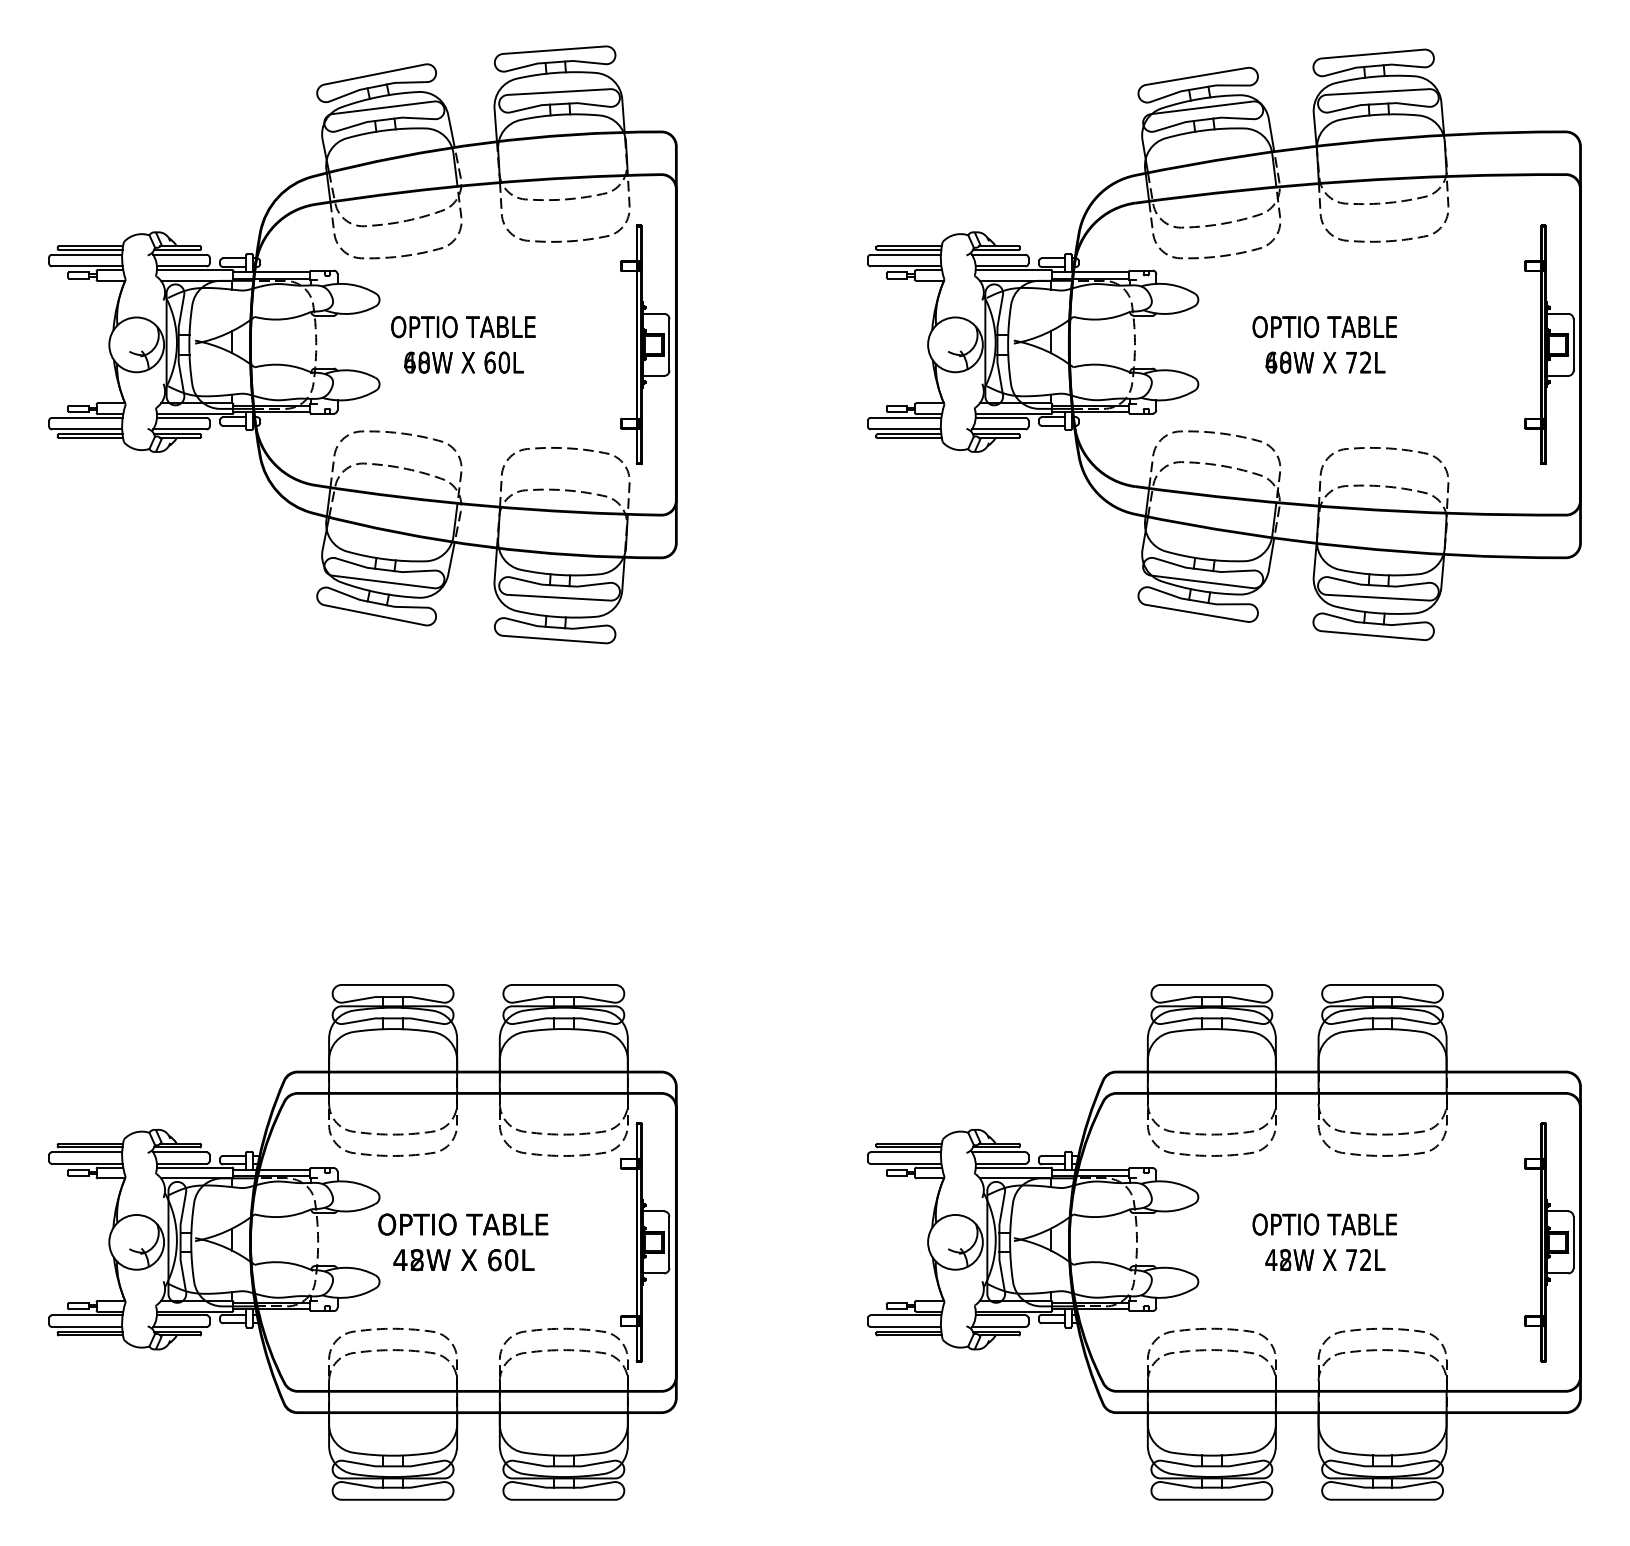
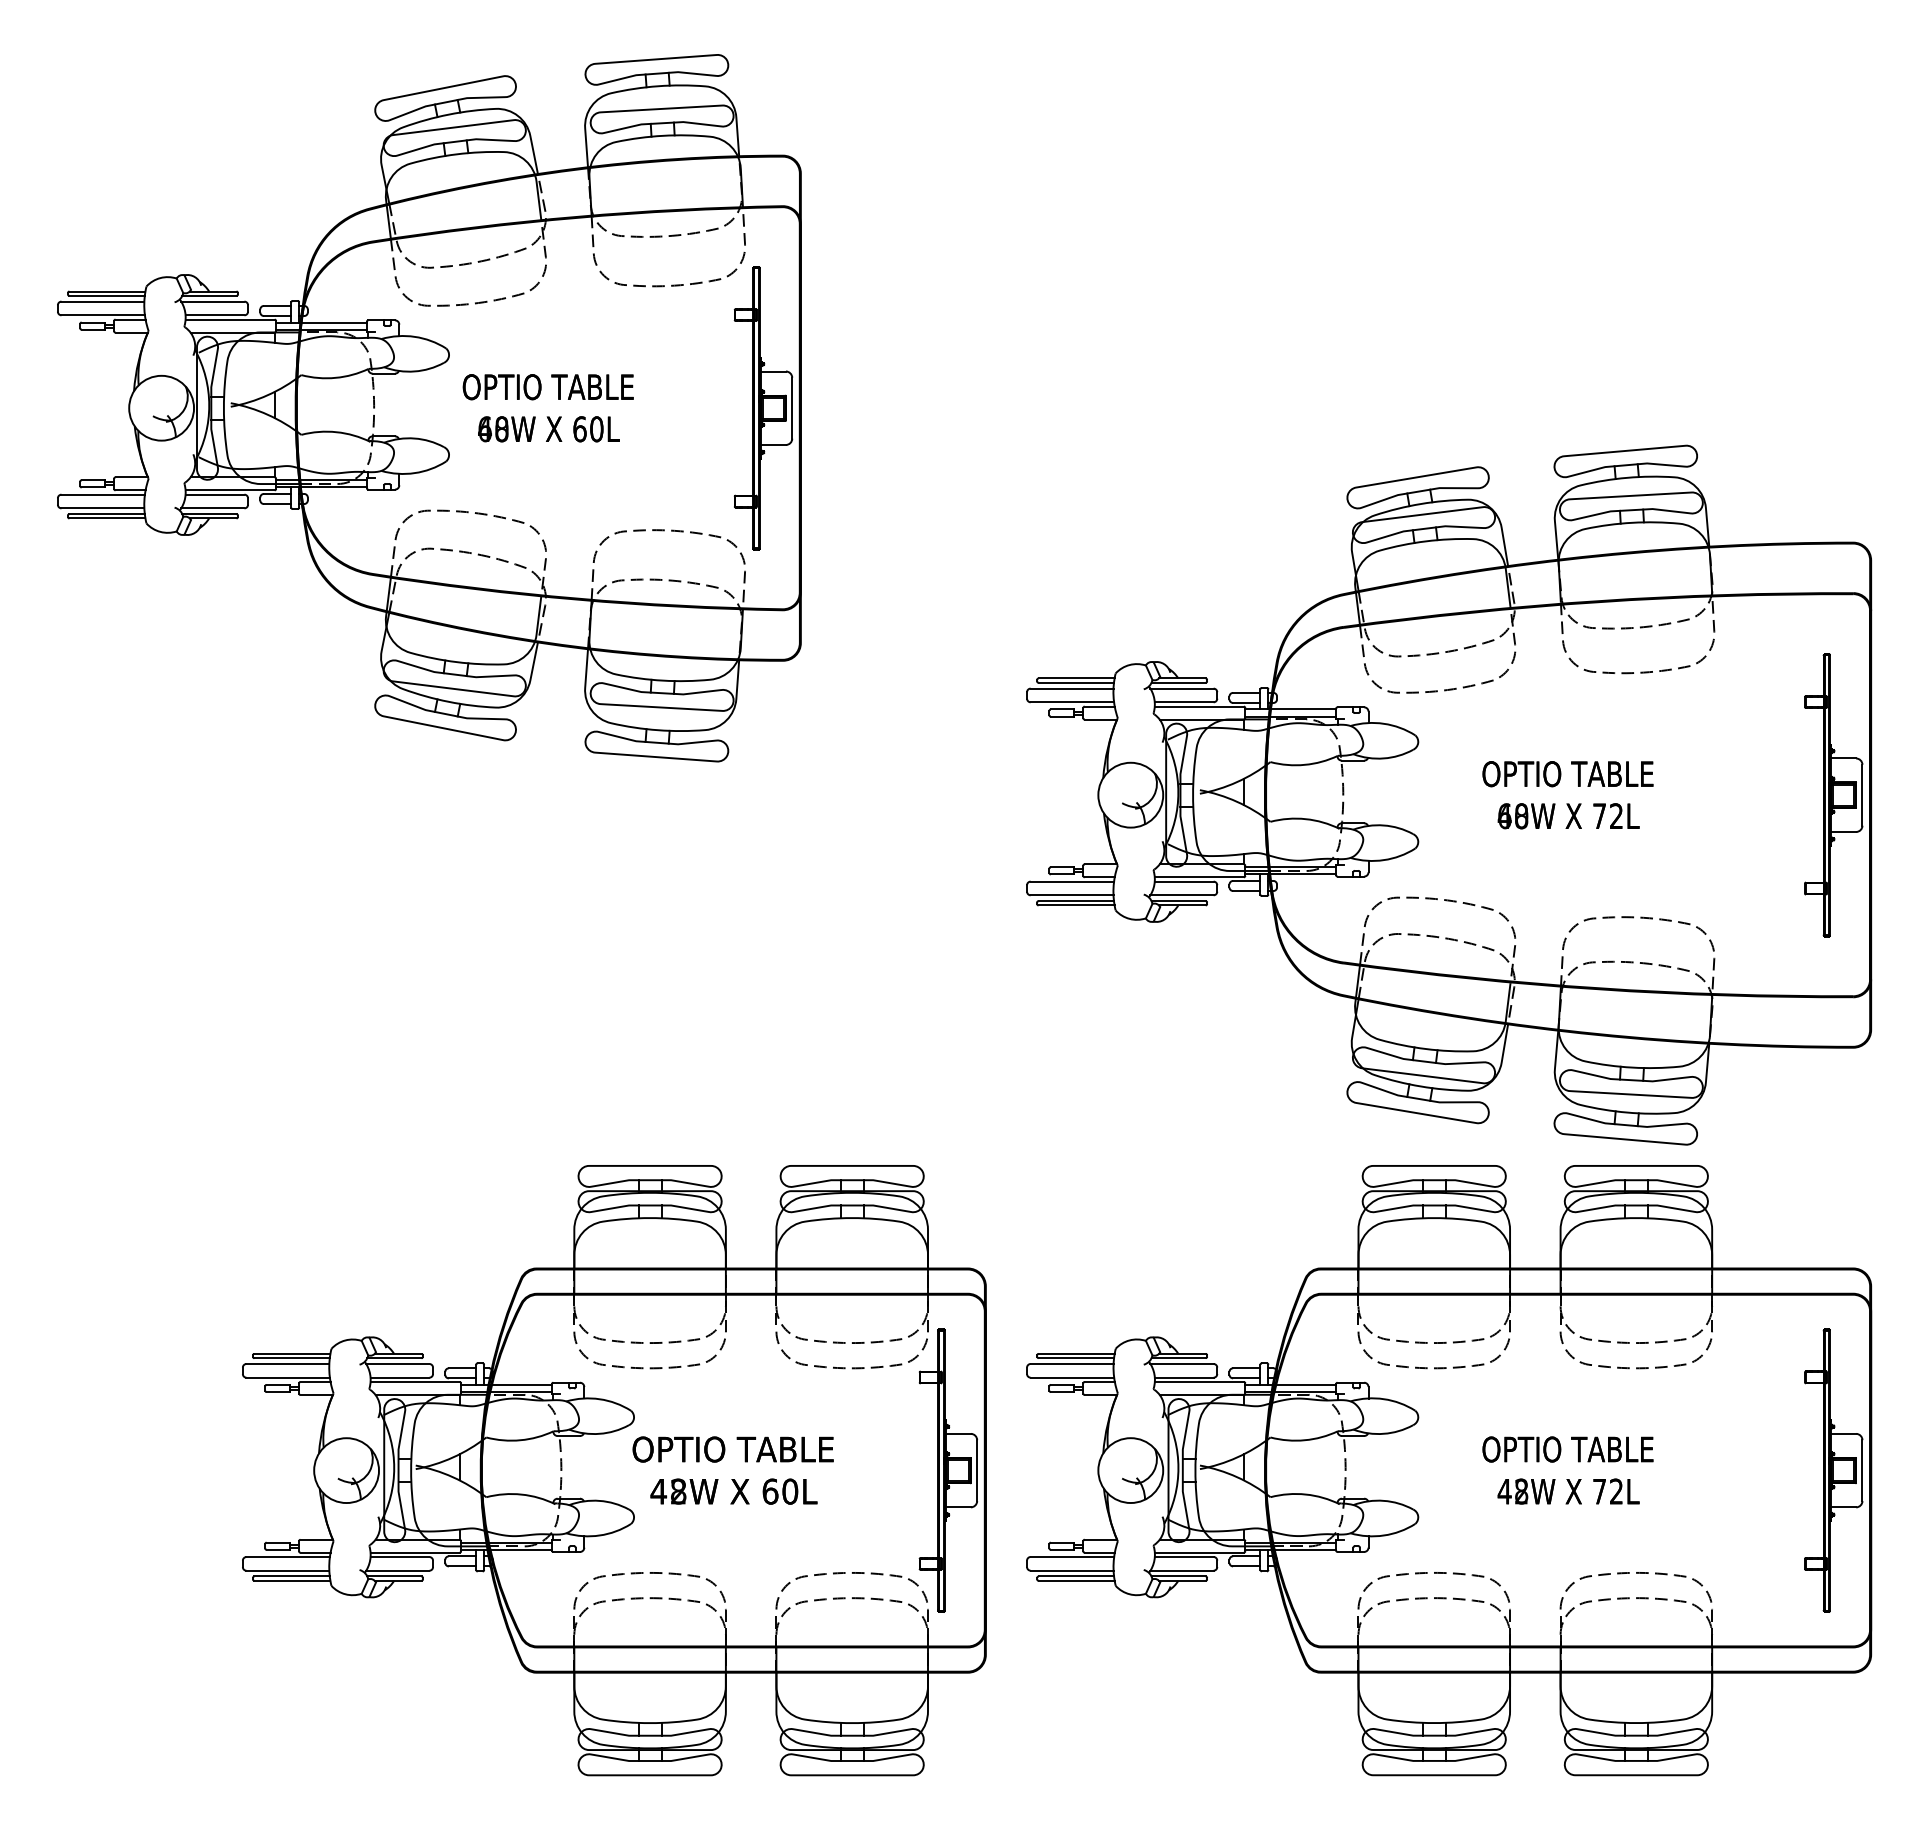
part: (1224, 344) -> (1449, 794), moved
part: (363, 1242) -> (614, 1470), moved

